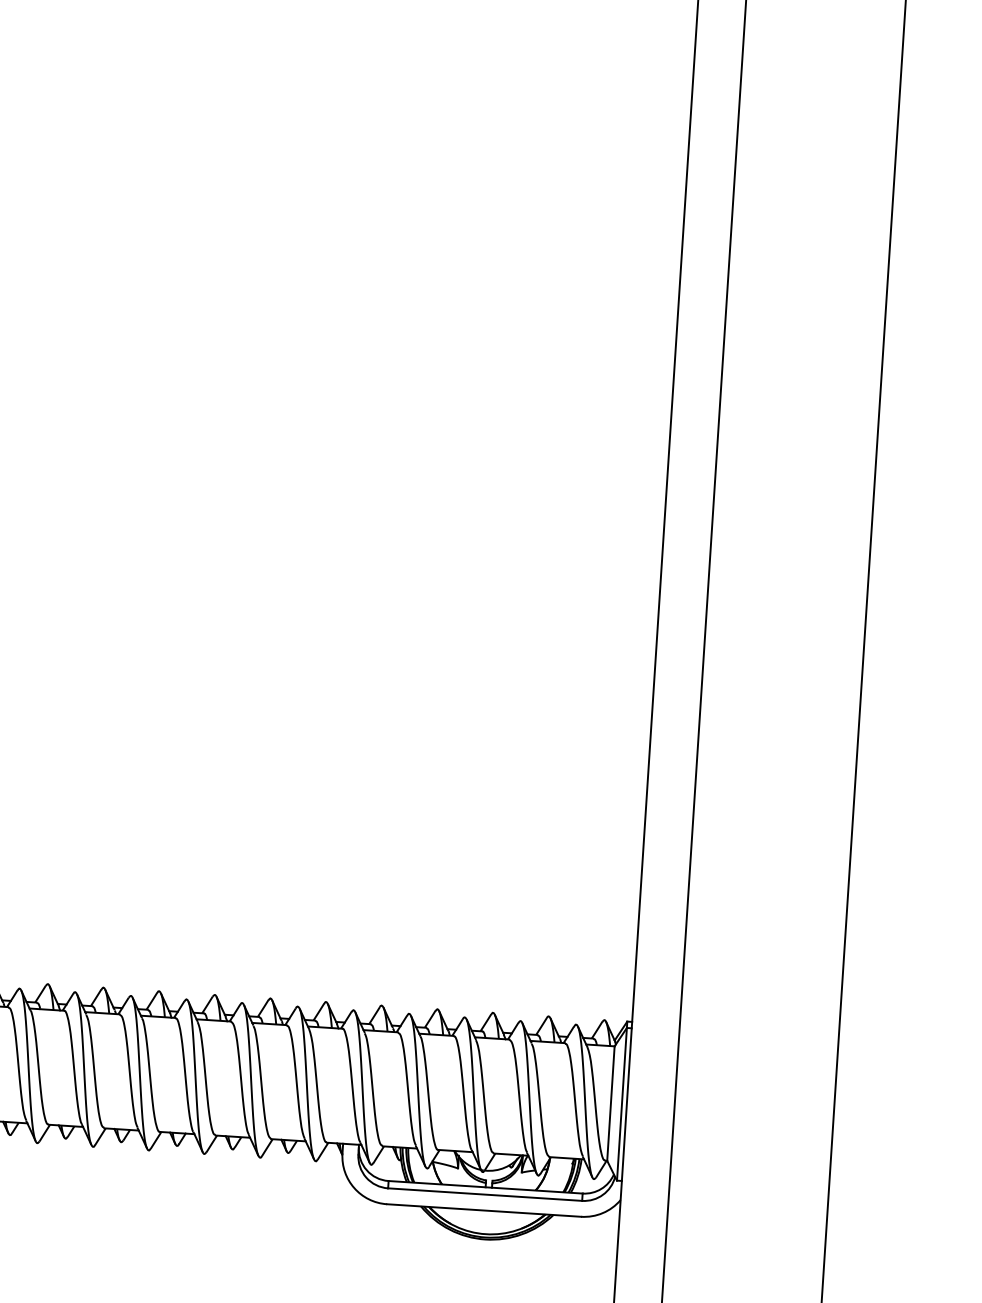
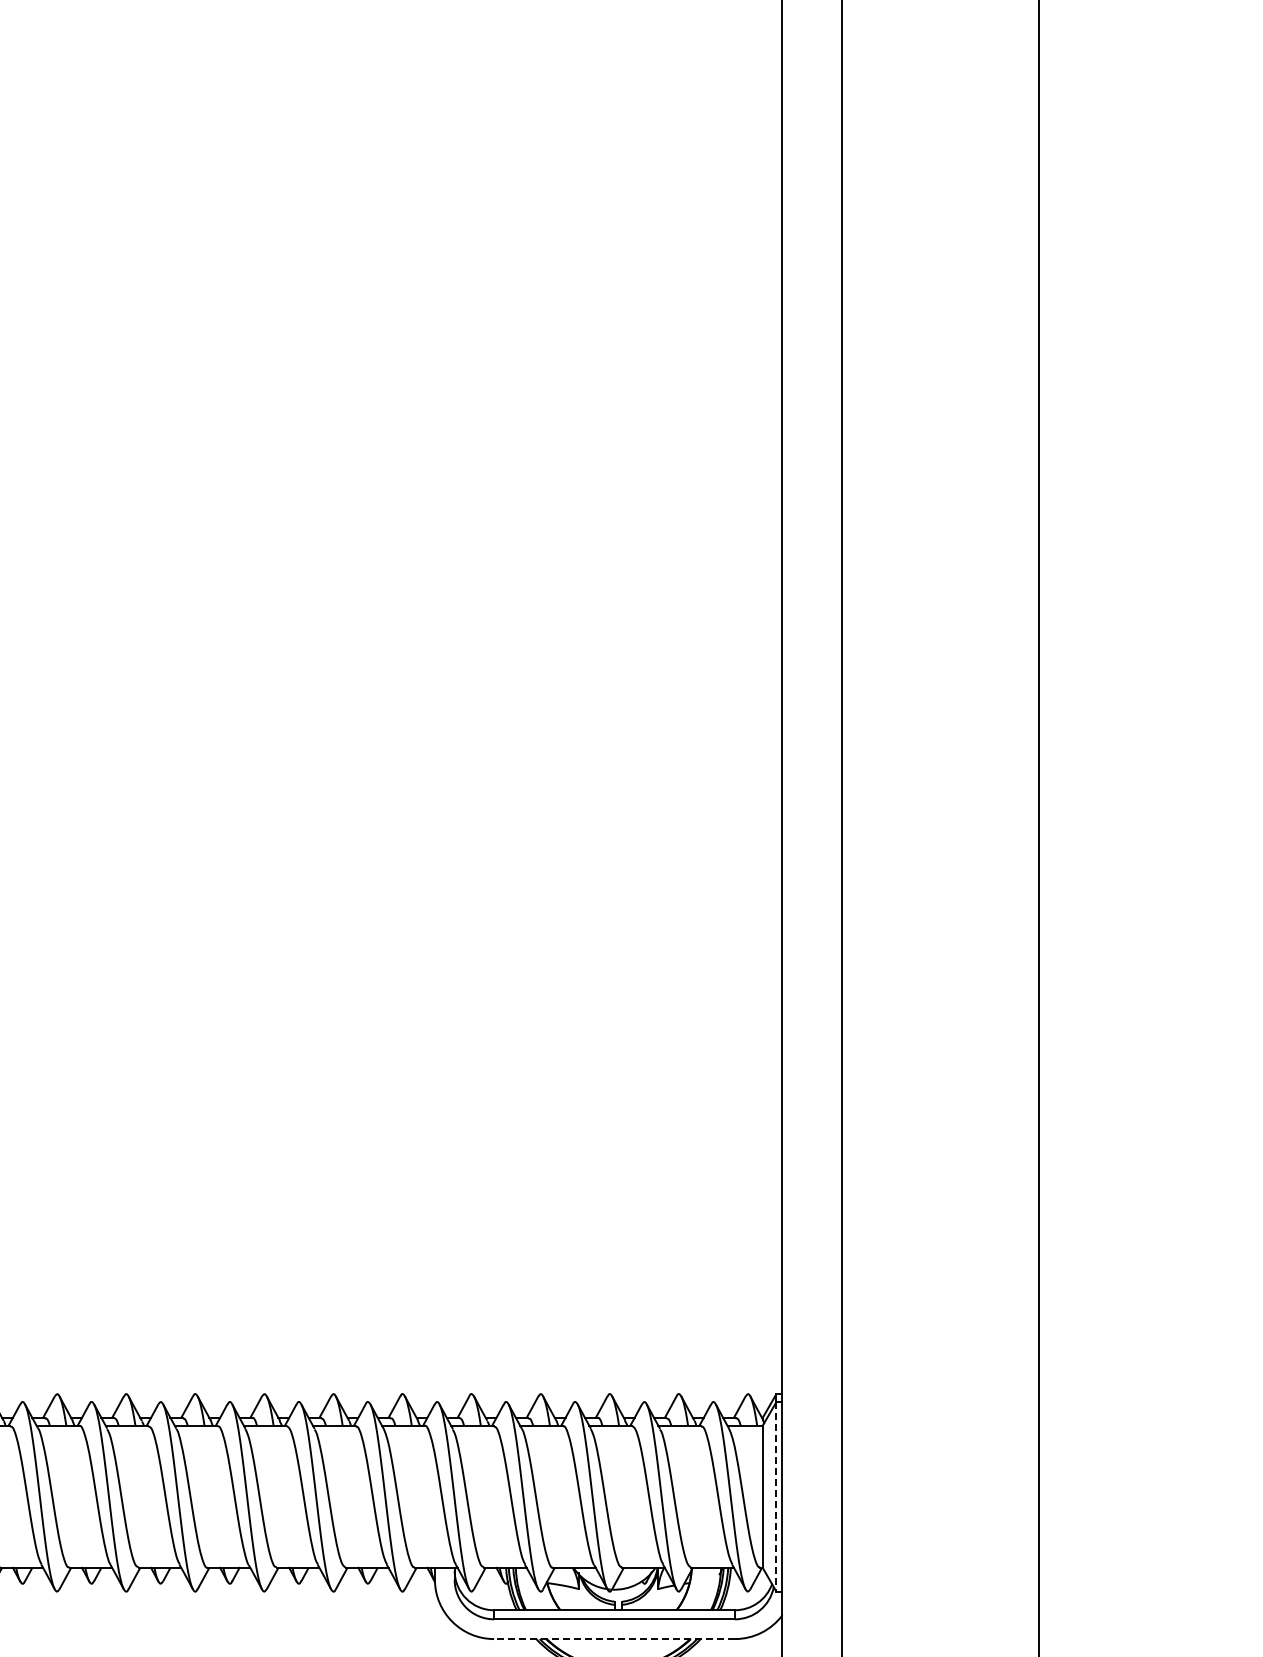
line: (622, 1104) -> (776, 1496), solid -> dashed
line: (484, 1210) -> (614, 1639), solid -> dashed

